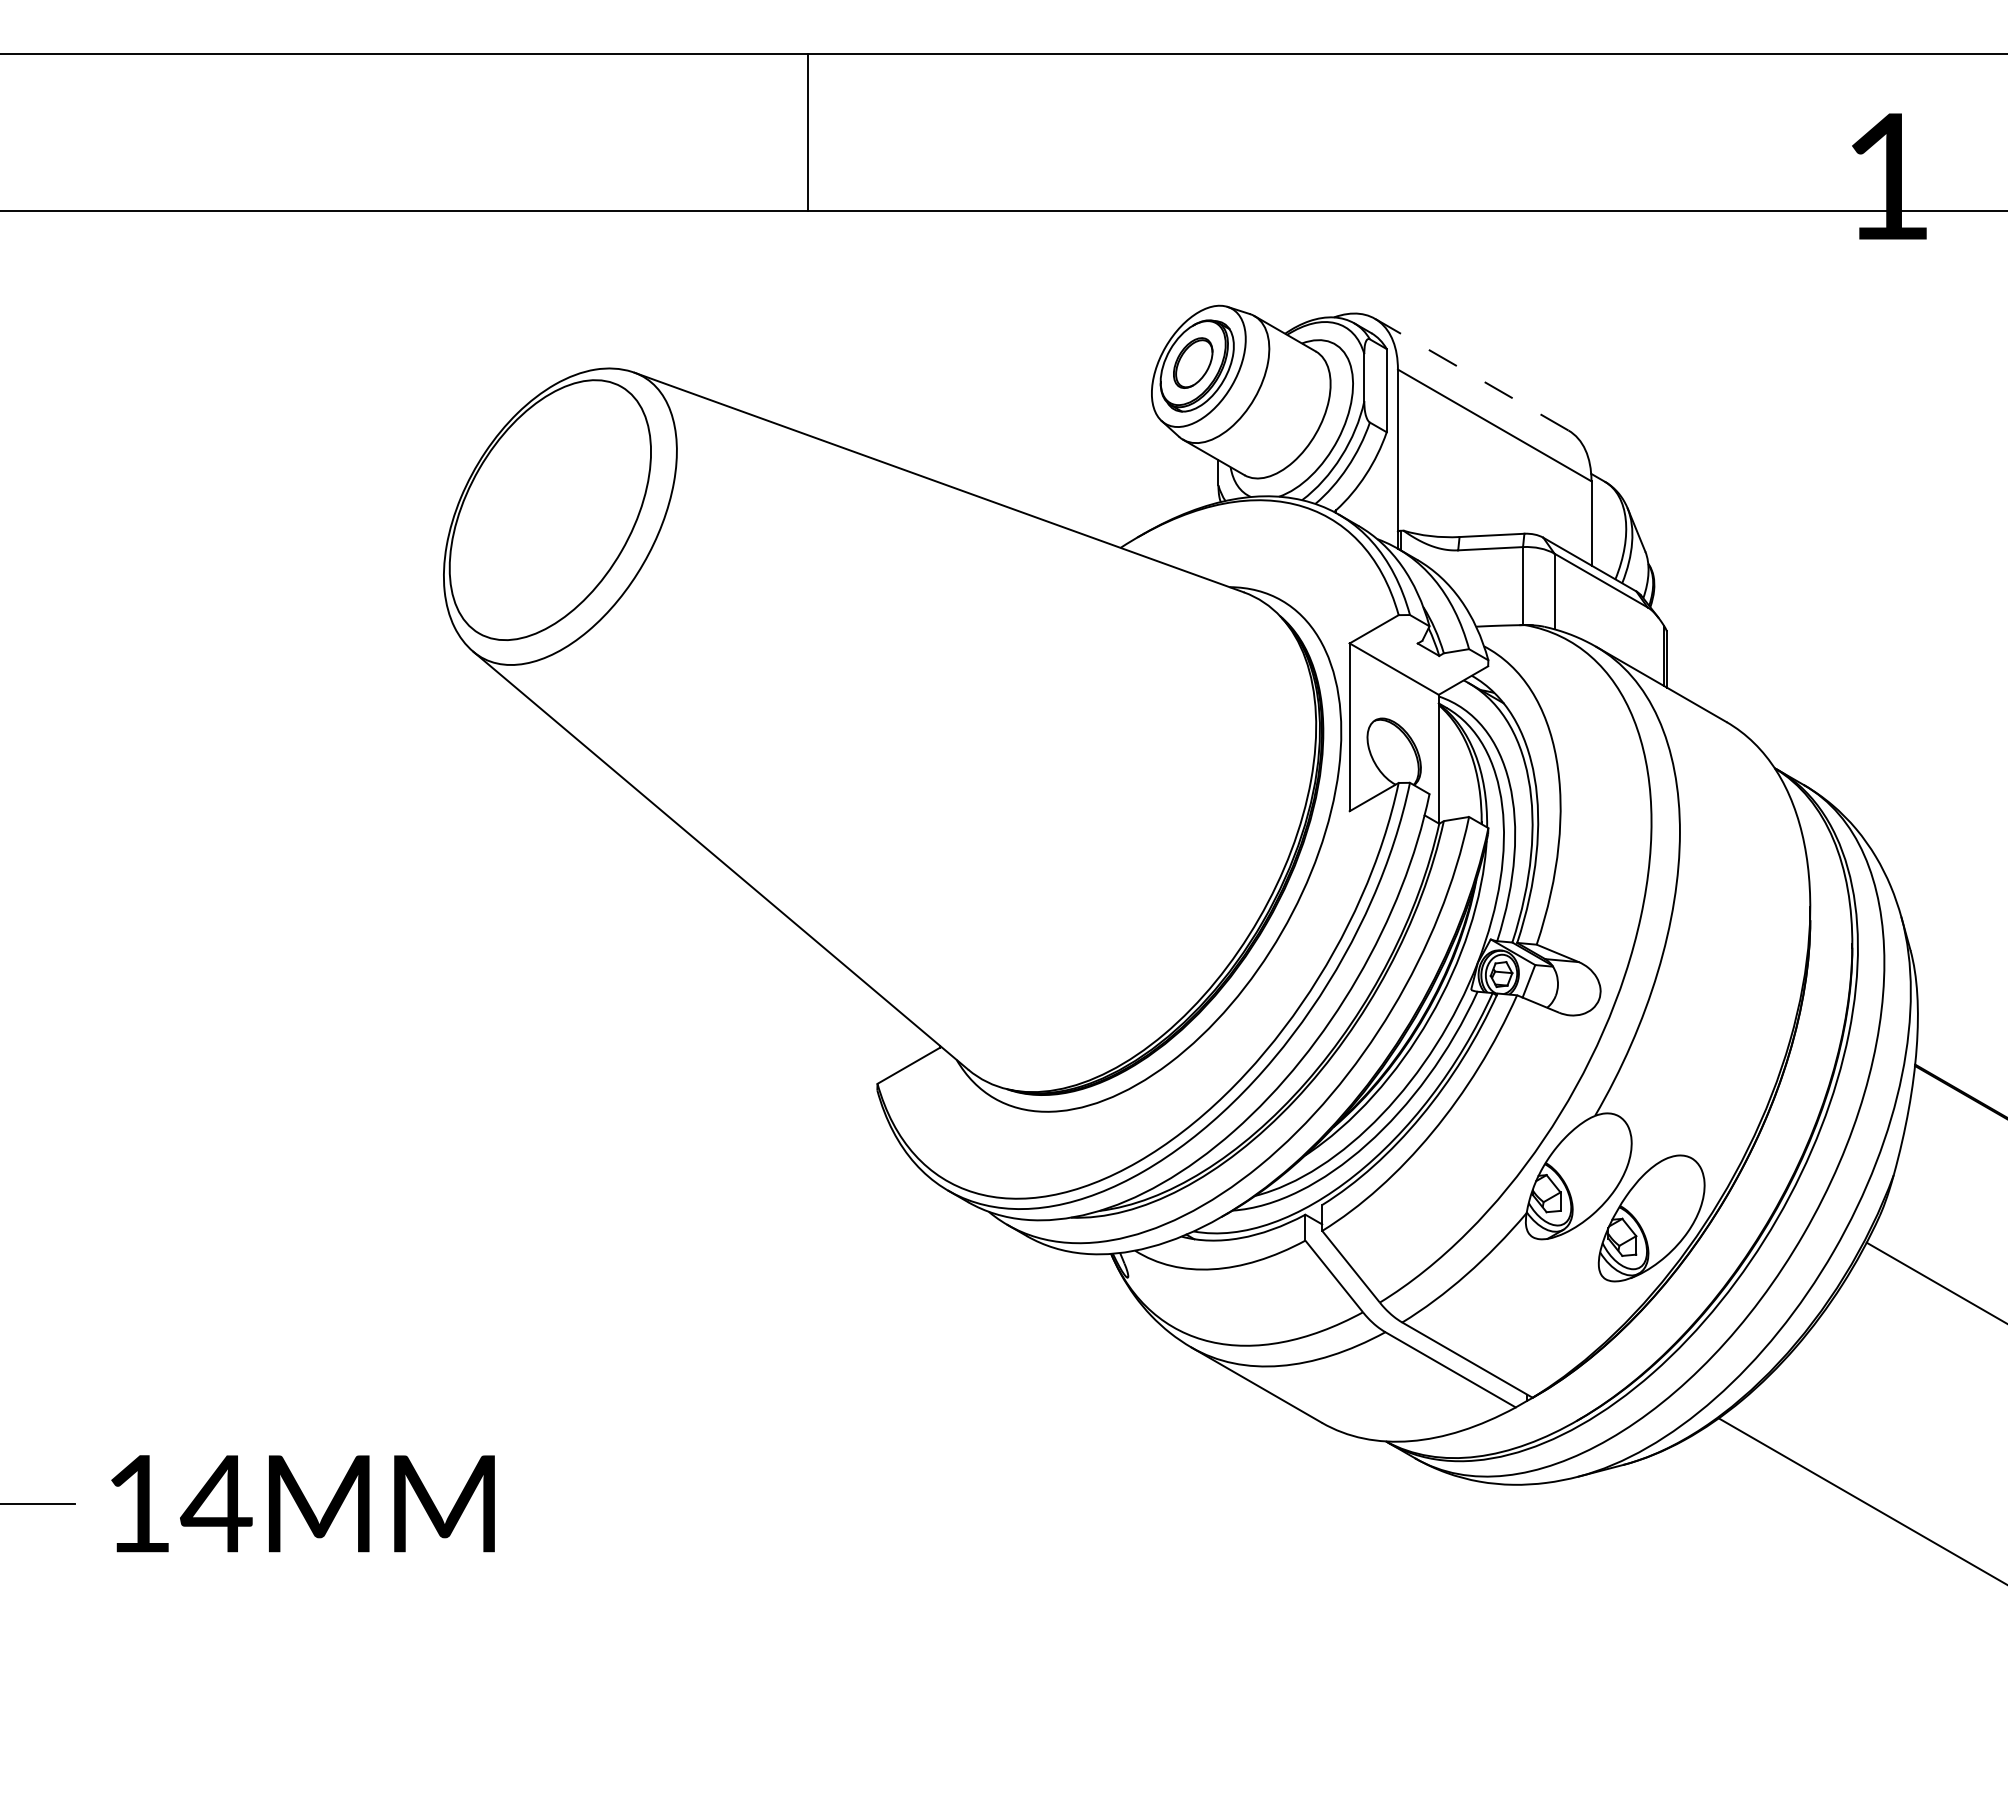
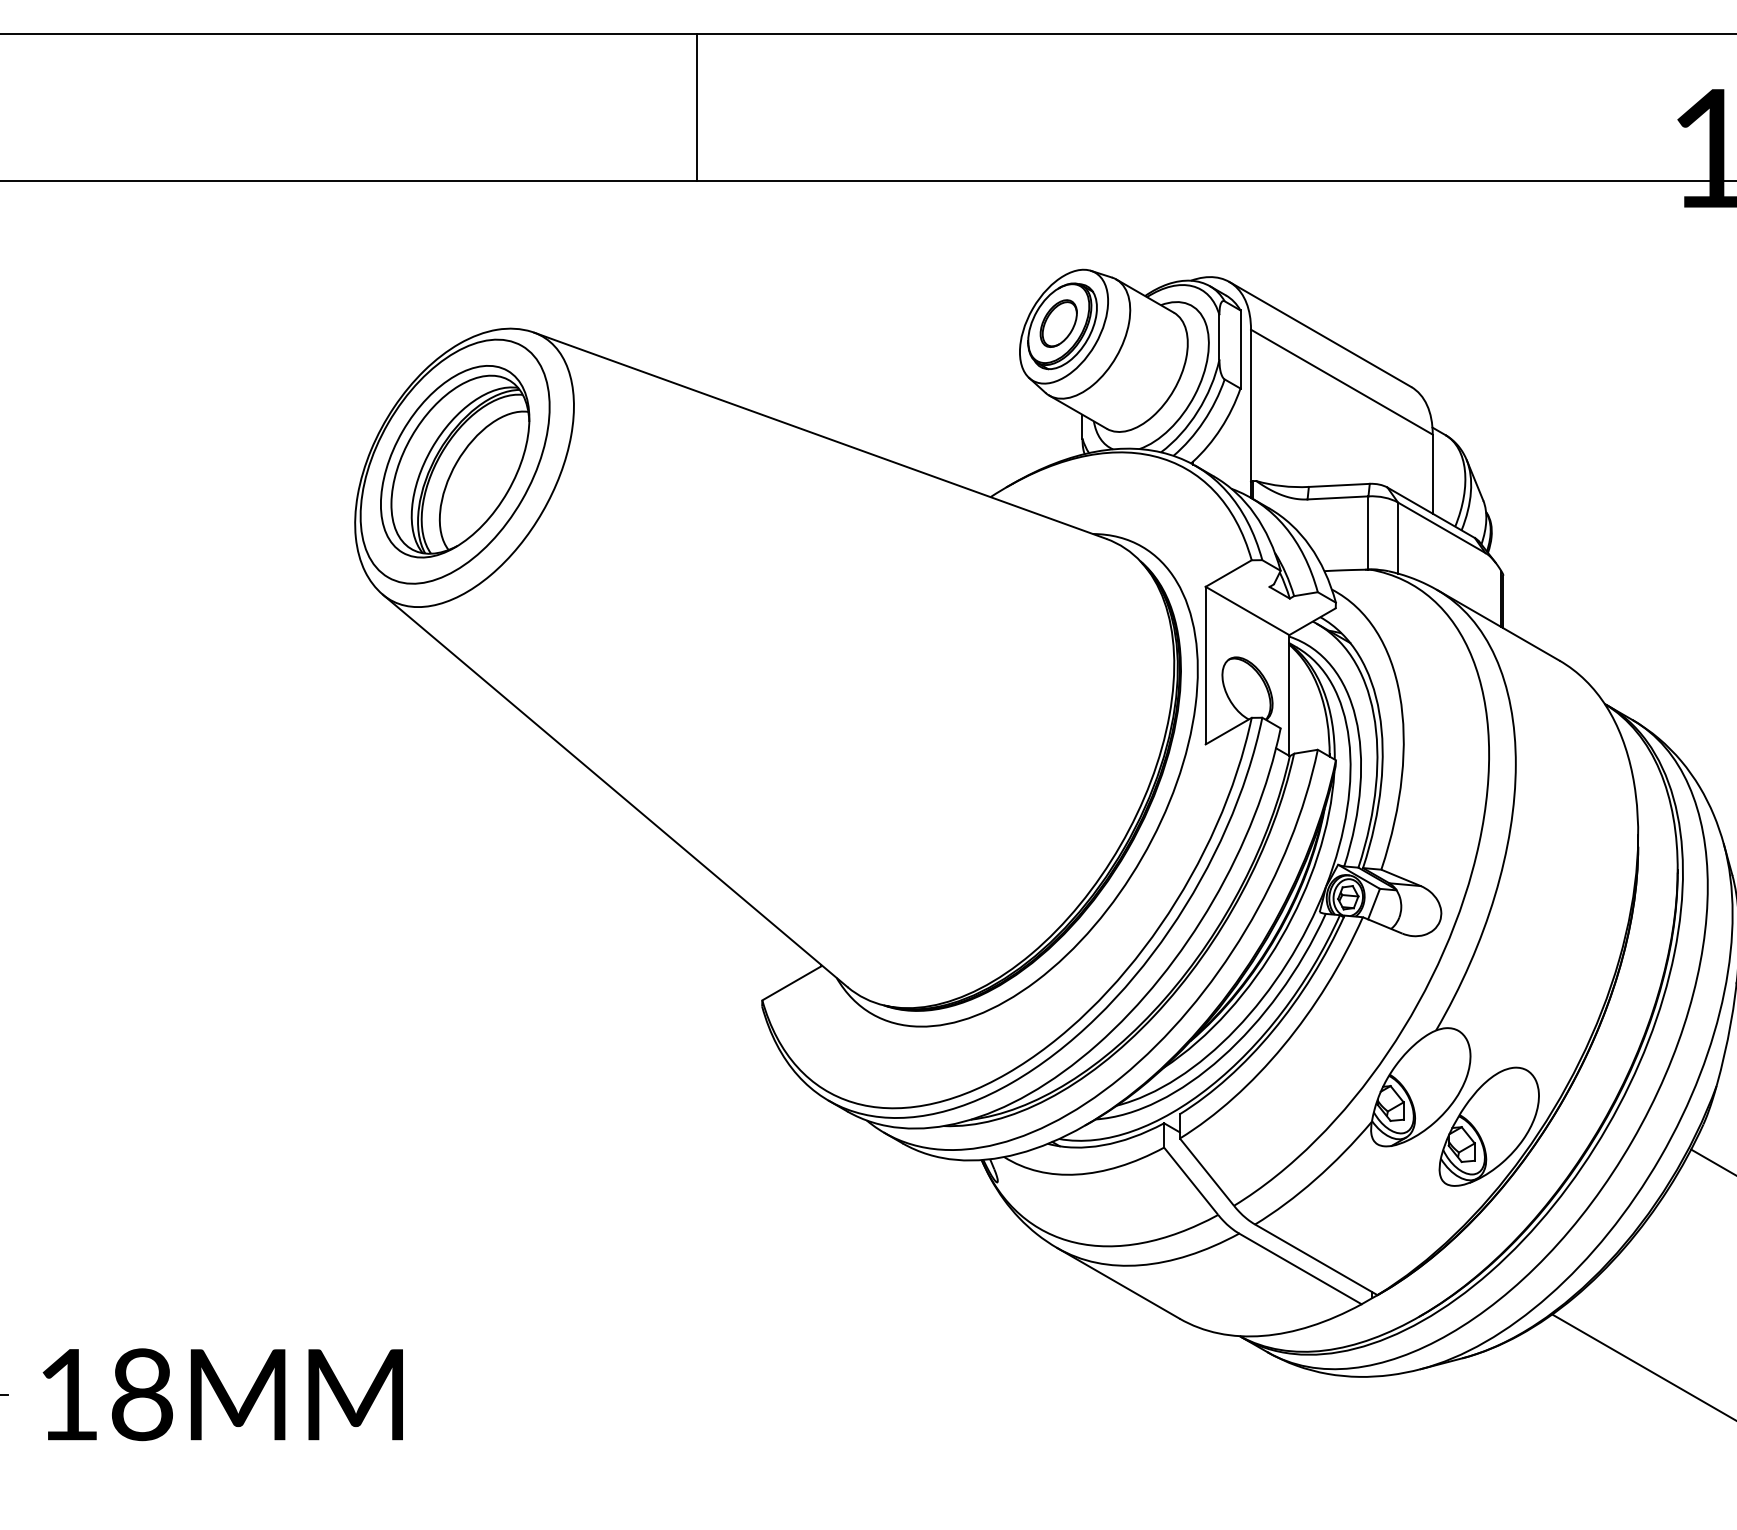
line: (1471, 374) -> (1320, 334), dashed -> solid
part: (550, 510) -> (455, 462), added
text: (216, 1503) -> (141, 1394), 14MM -> 18MM

